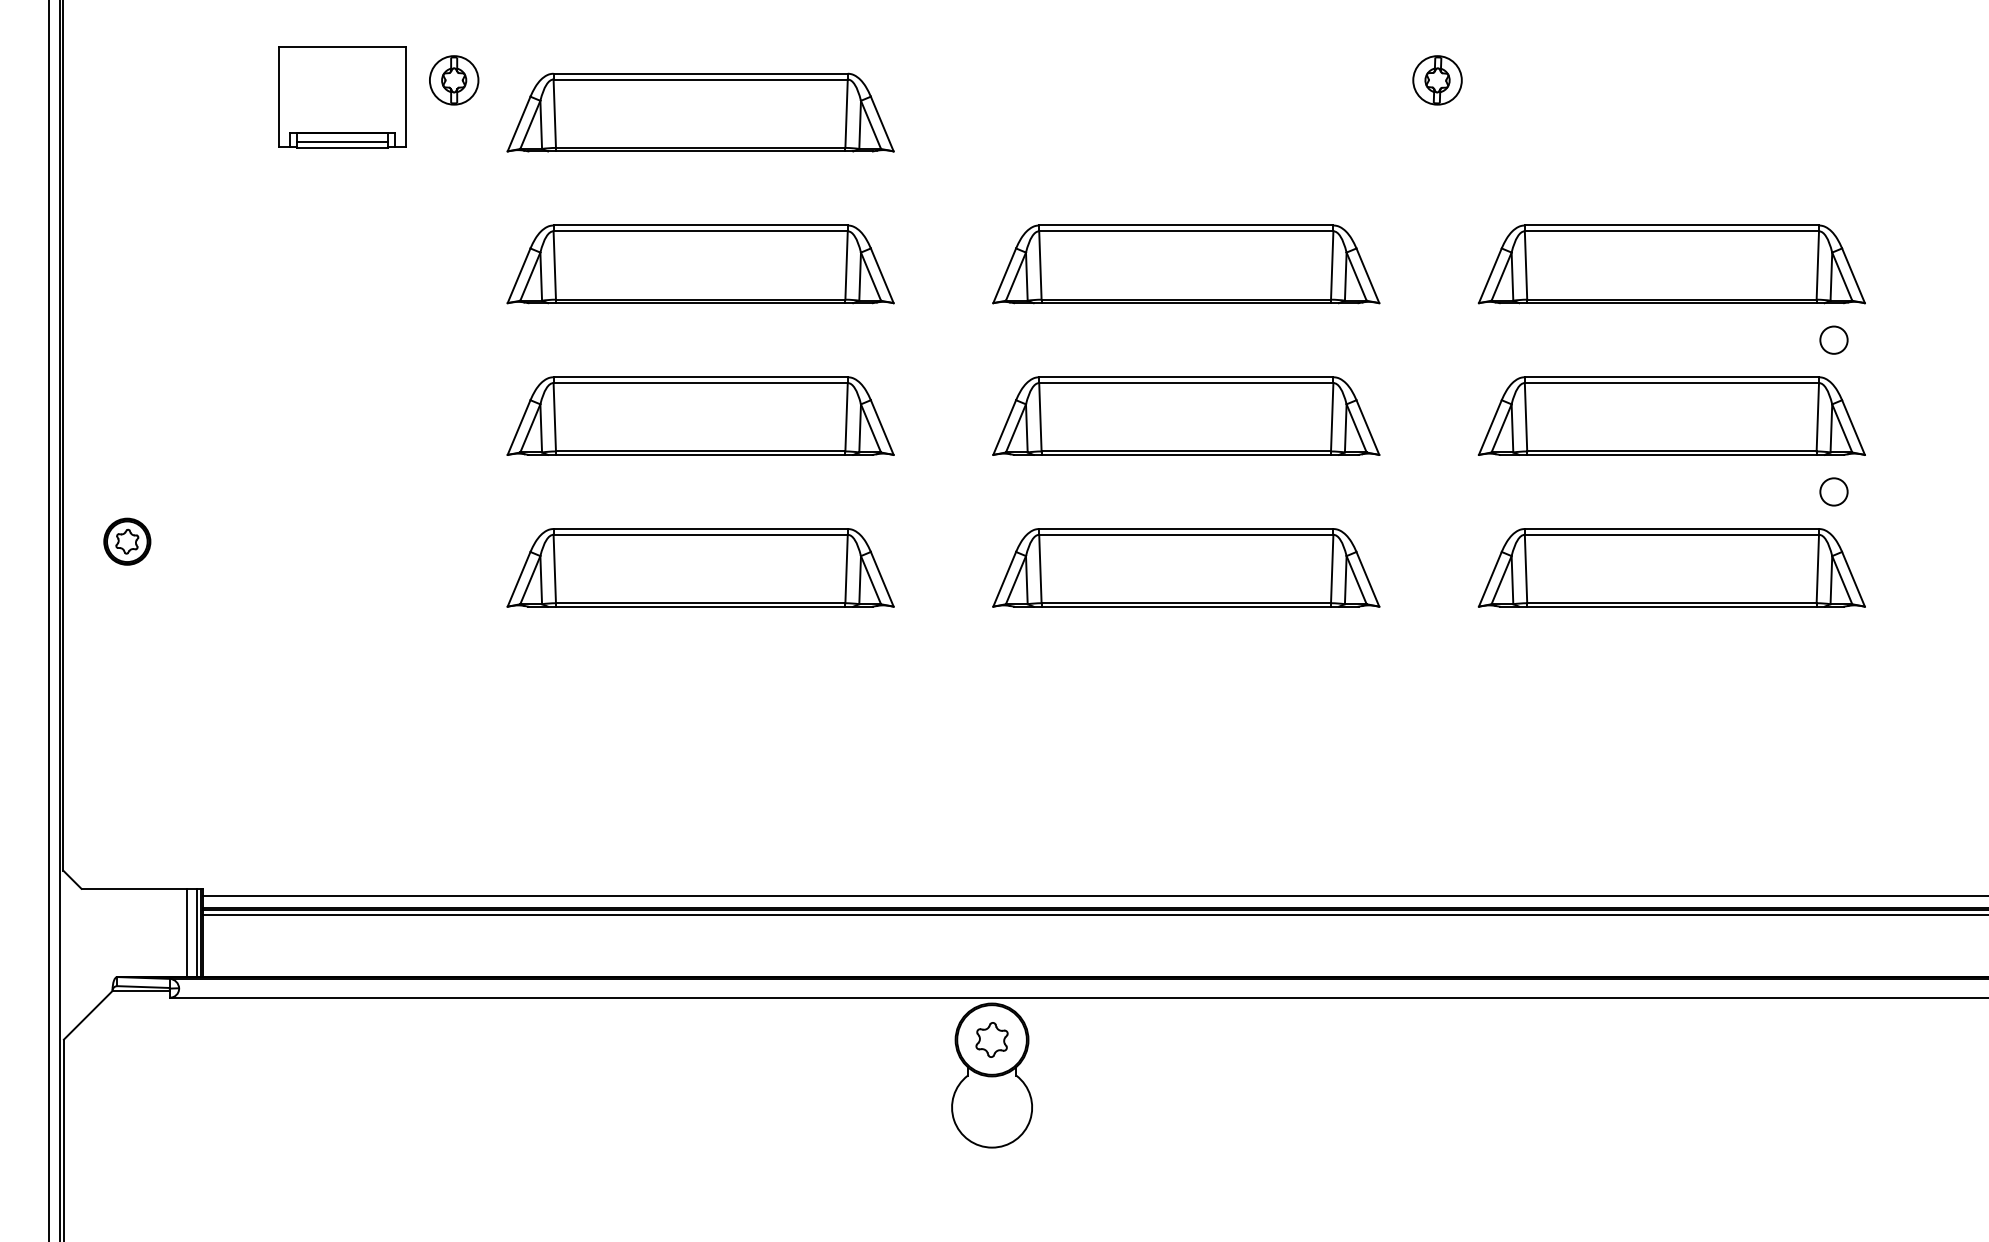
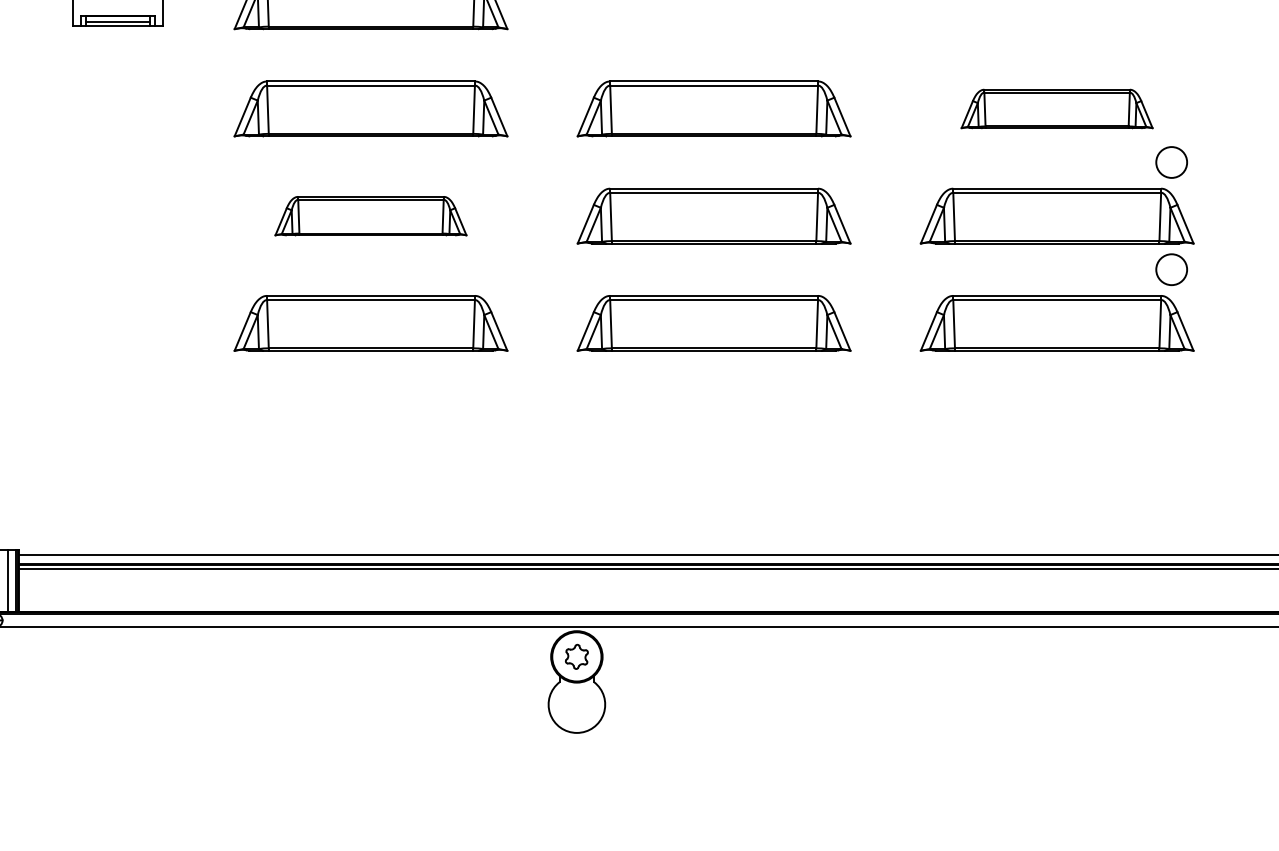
part: (1671, 264) -> (1056, 109), size x0.7
circle: (1833, 339) -> (1171, 162), size x1.6
part: (700, 415) -> (370, 215), size x0.7
circle: (1833, 491) -> (1171, 269), size x1.6

